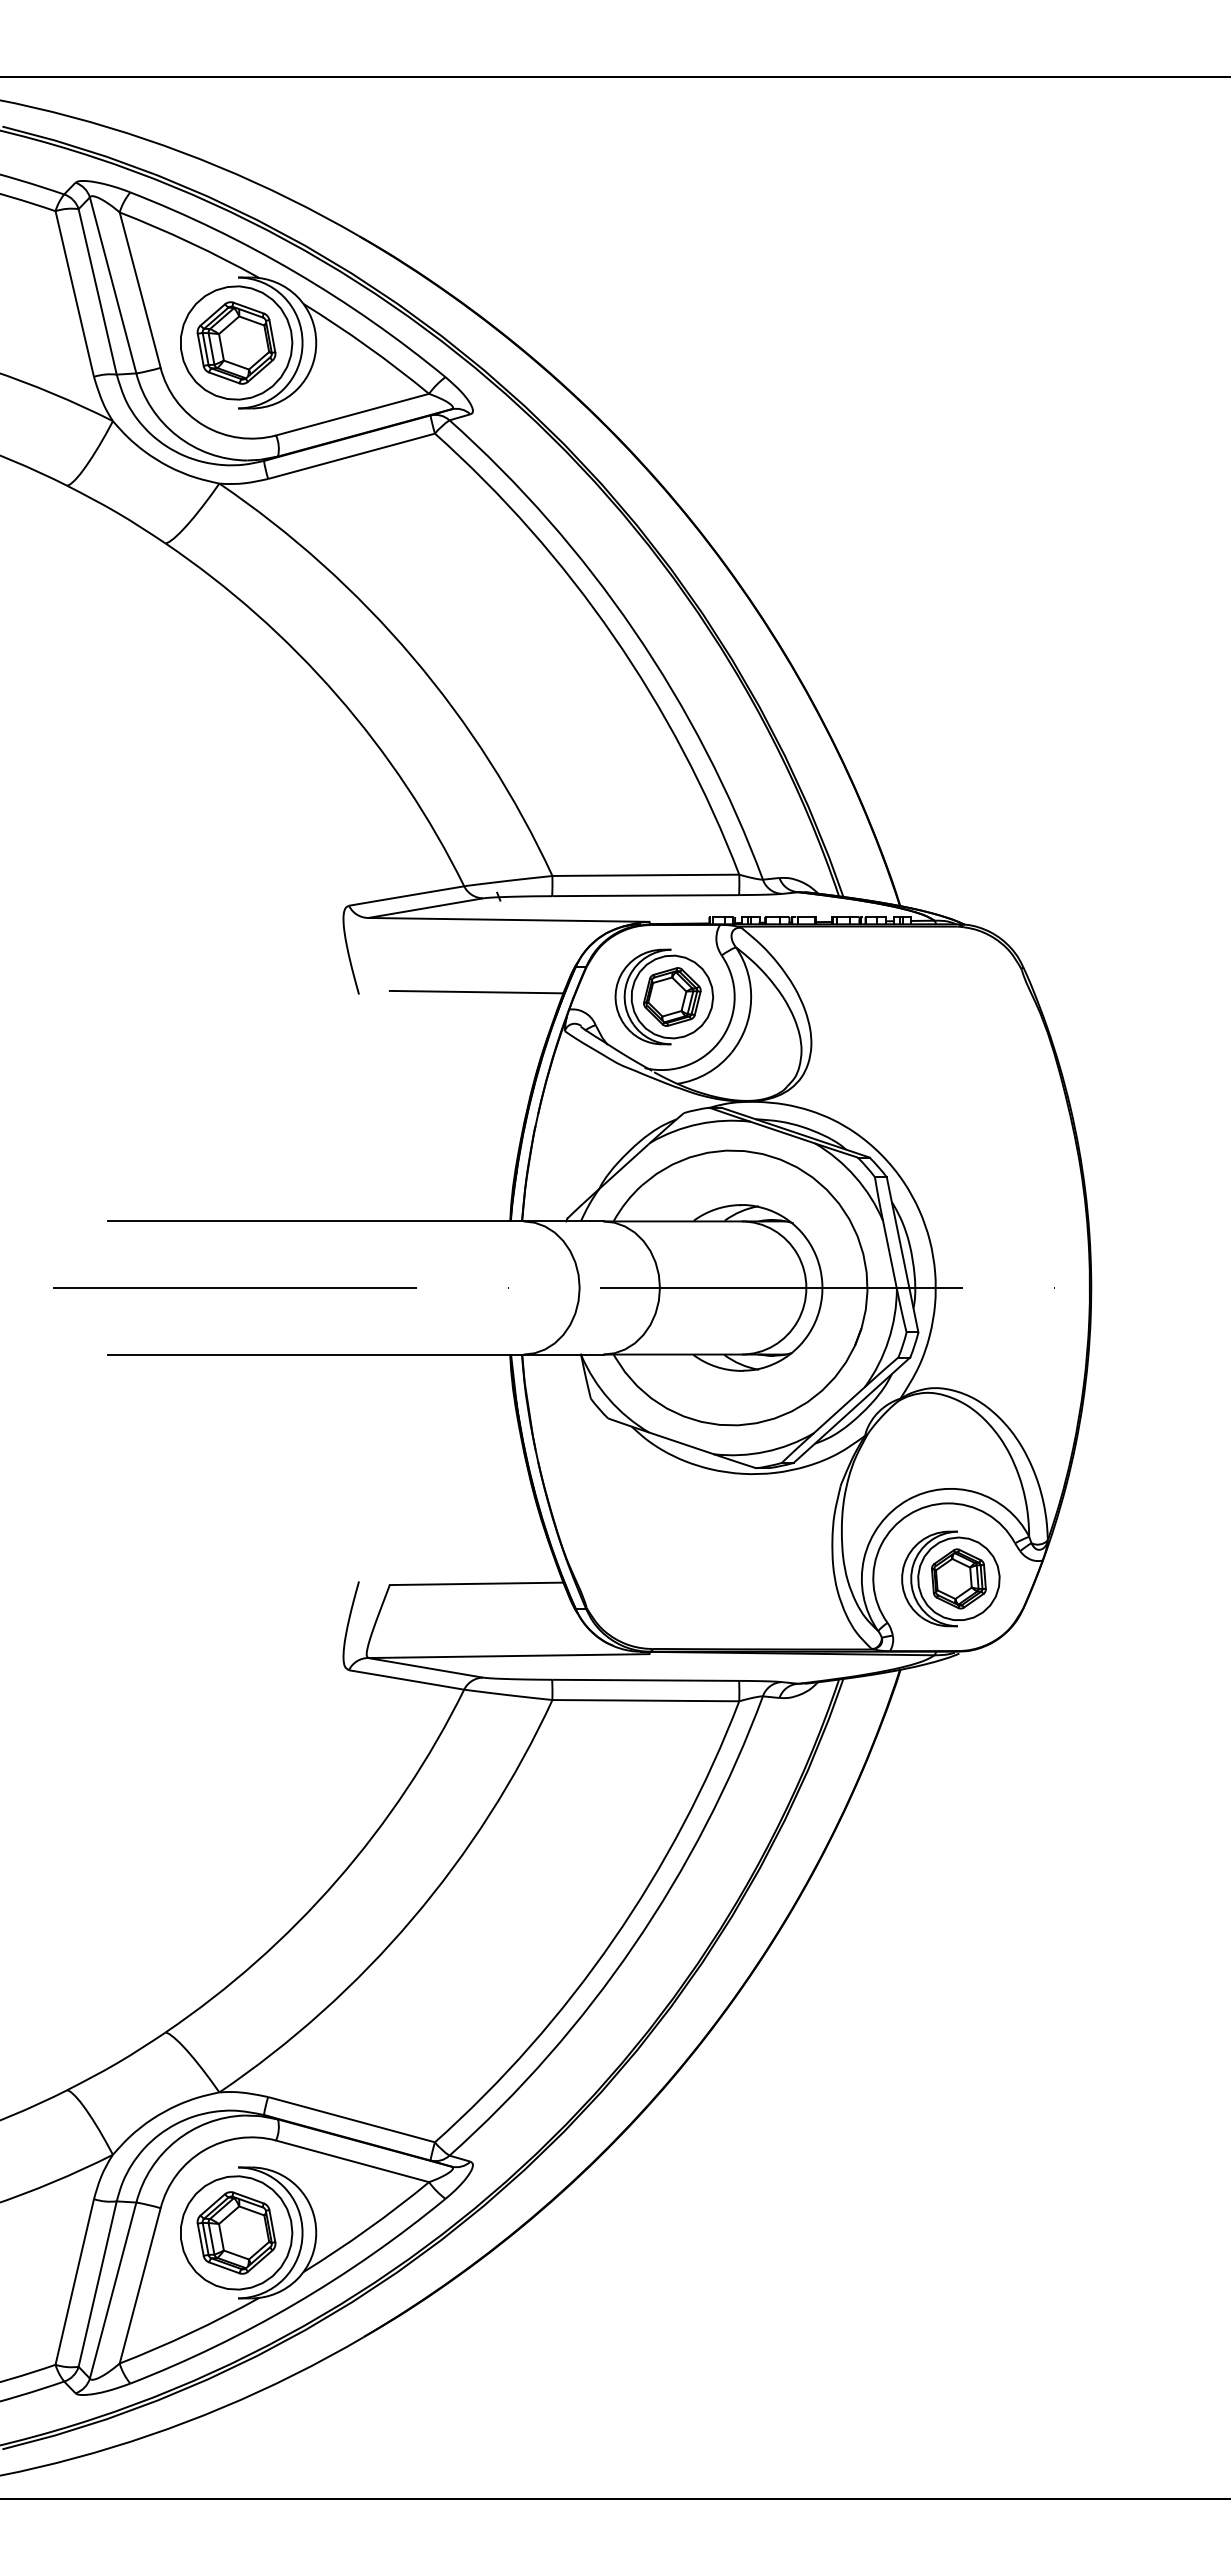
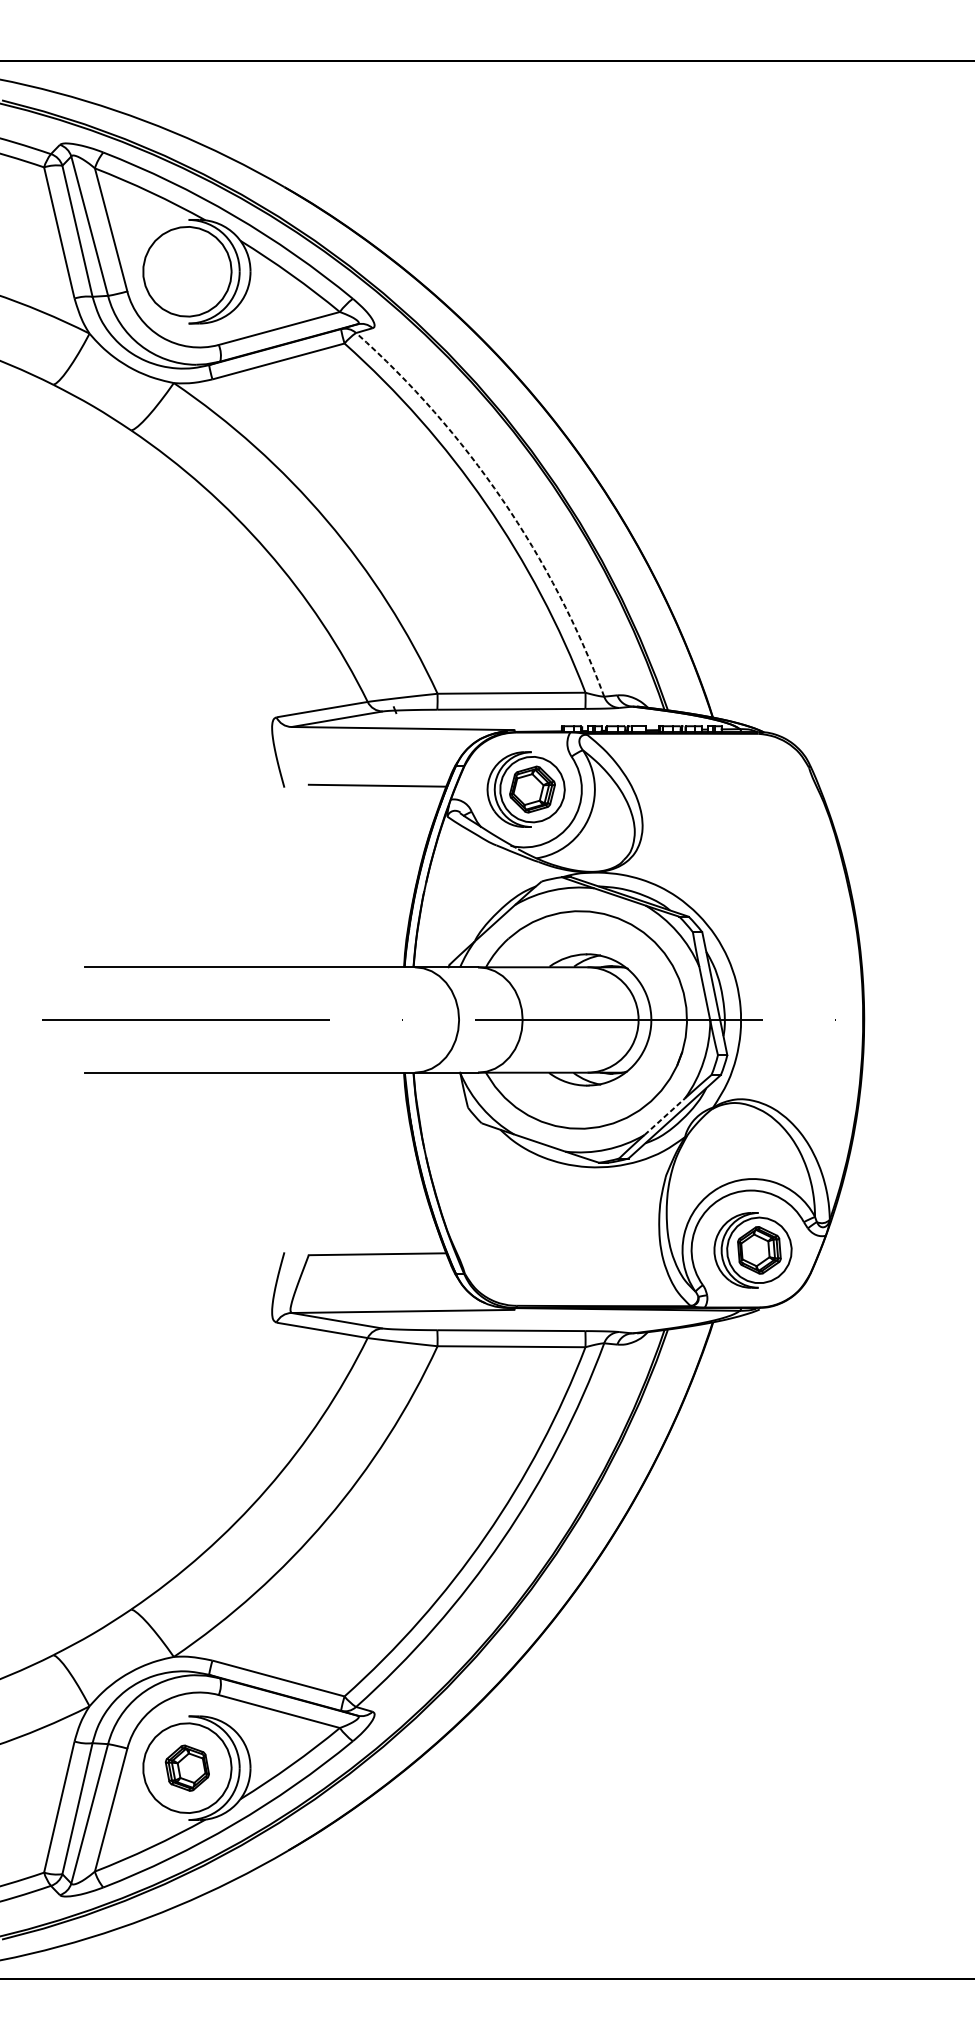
part: (236, 342) -> (187, 271), removed
arc: (634, 630) -> (502, 499), solid -> dashed
line: (839, 1409) -> (664, 1116), solid -> dashed
part: (236, 2232) -> (187, 1767), size x0.7

